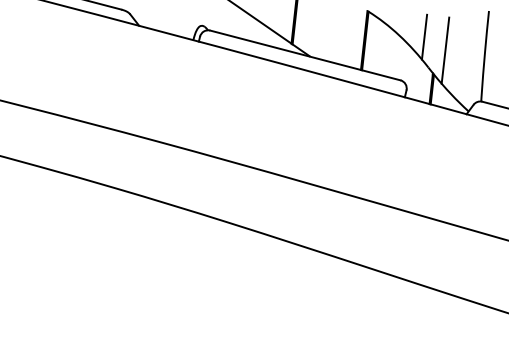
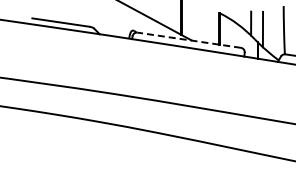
line: (303, 55) -> (188, 40), solid -> dashed

